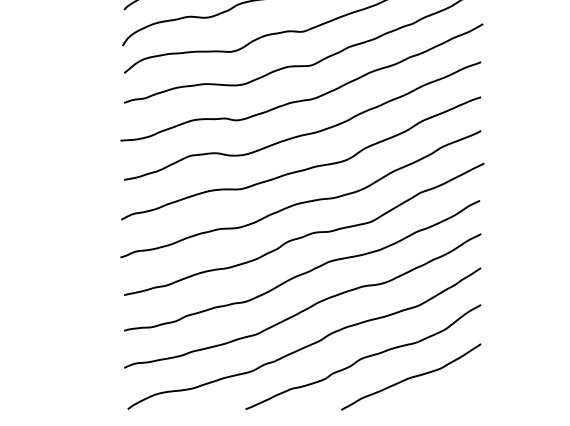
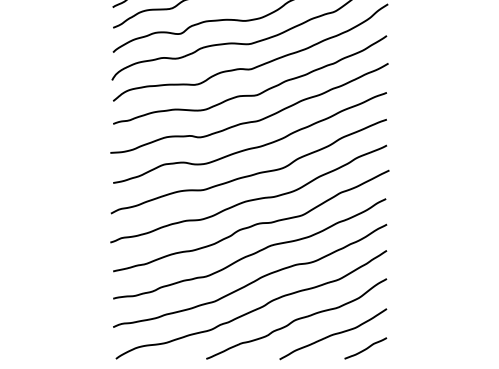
curve: (453, 395) -> (365, 348), added

